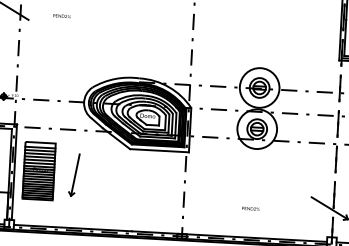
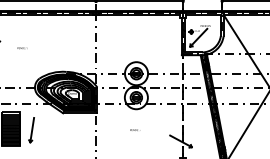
text: (62, 16) -> (22, 48), moved
text: (251, 207) -> (135, 129), moved

